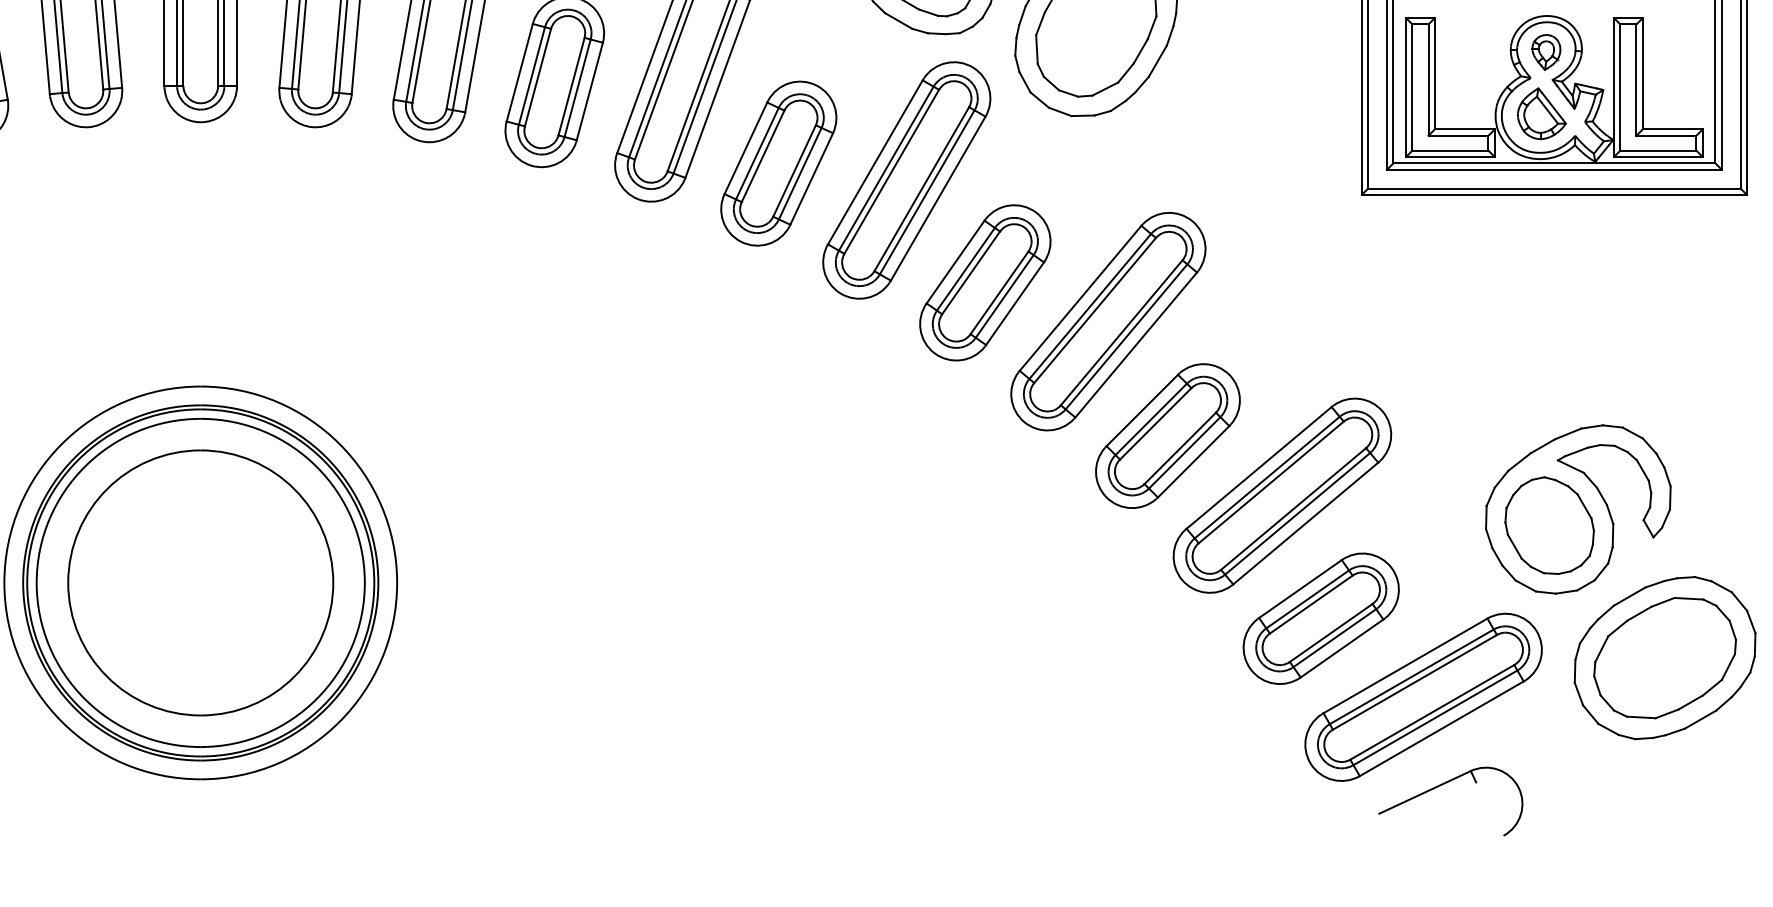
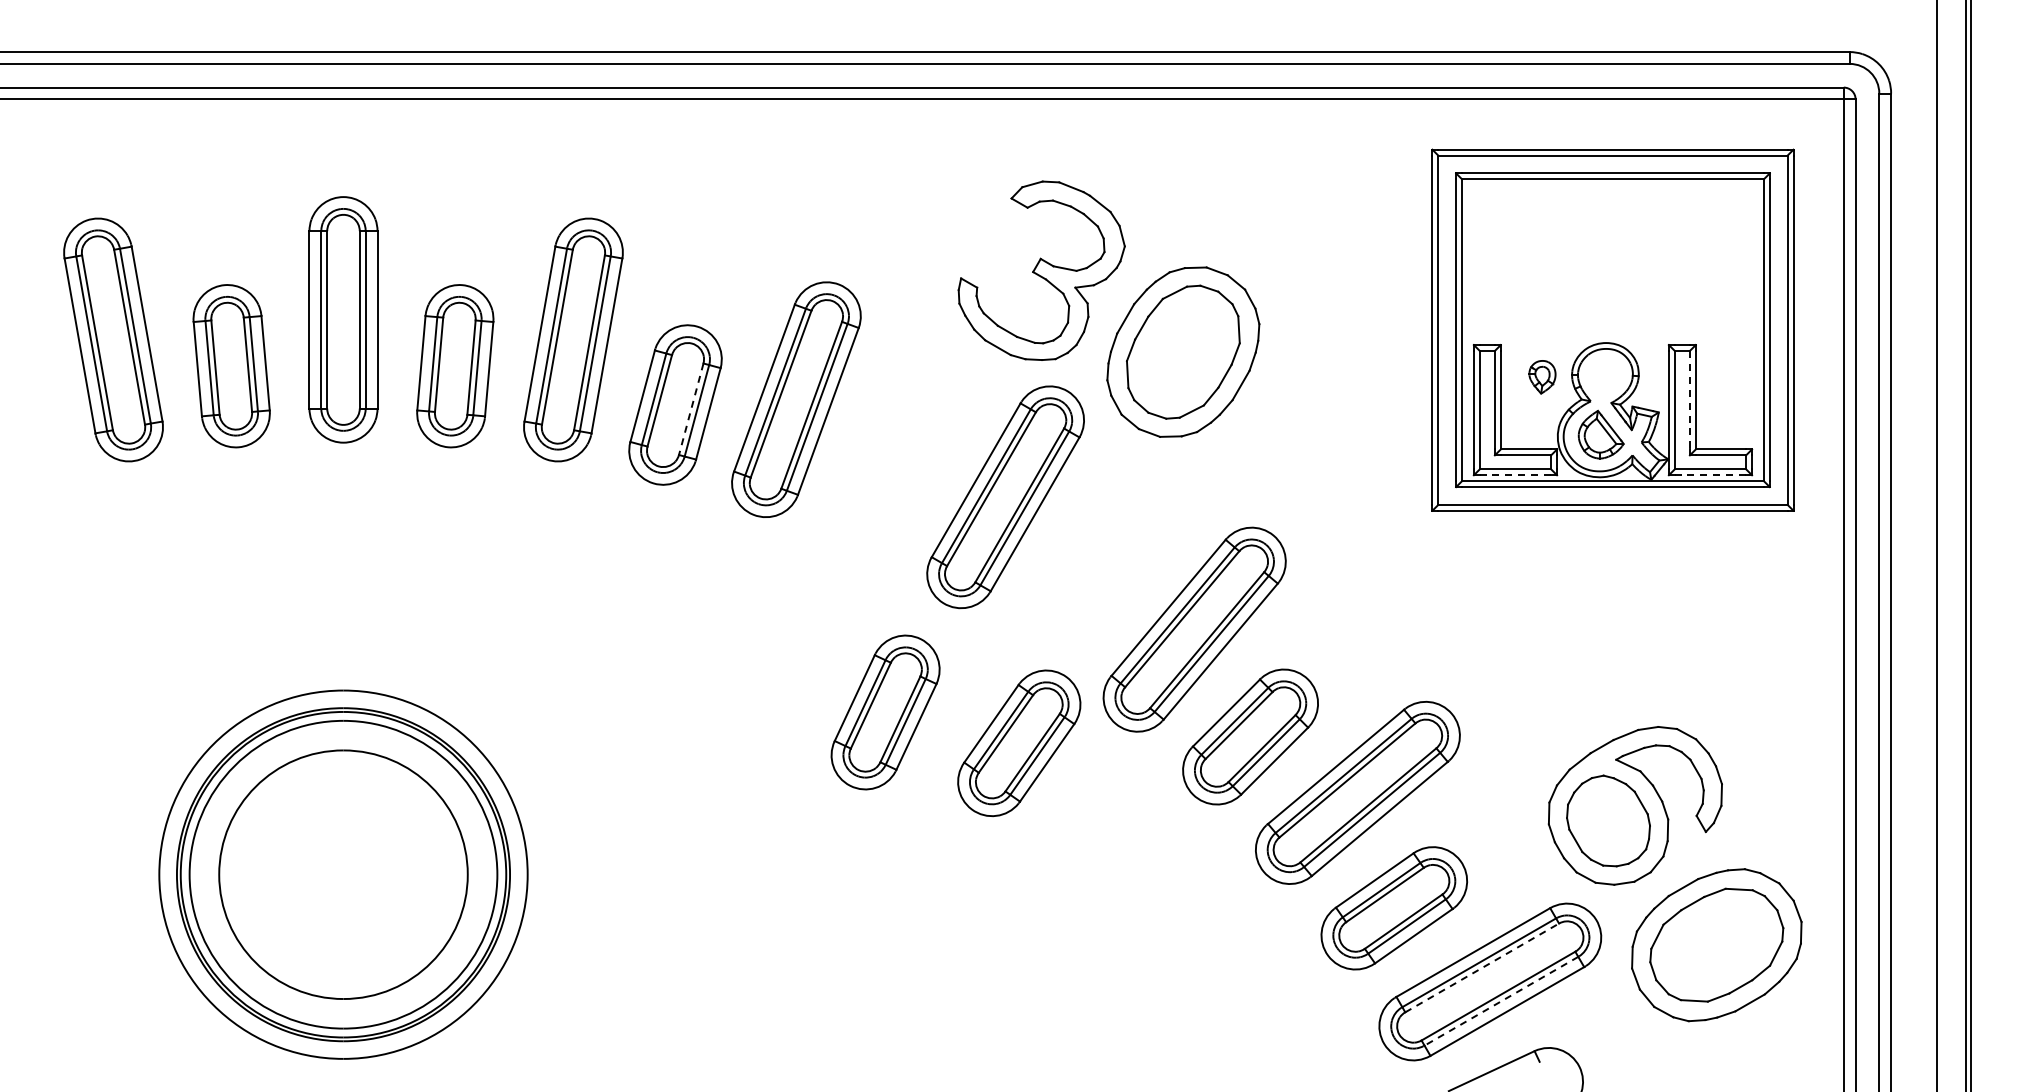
part: (1546, 52) -> (1542, 377), moved
line: (1636, 77) -> (1689, 400), solid -> dashed
line: (571, 86) -> (691, 409), solid -> dashed
line: (1450, 157) -> (1515, 475), solid -> dashed
line: (1658, 157) -> (1710, 475), solid -> dashed
part: (778, 163) -> (885, 712), moved
part: (985, 283) -> (1019, 743), moved
line: (1415, 681) -> (1482, 967), solid -> dashed
line: (1435, 718) -> (1501, 1001), solid -> dashed

